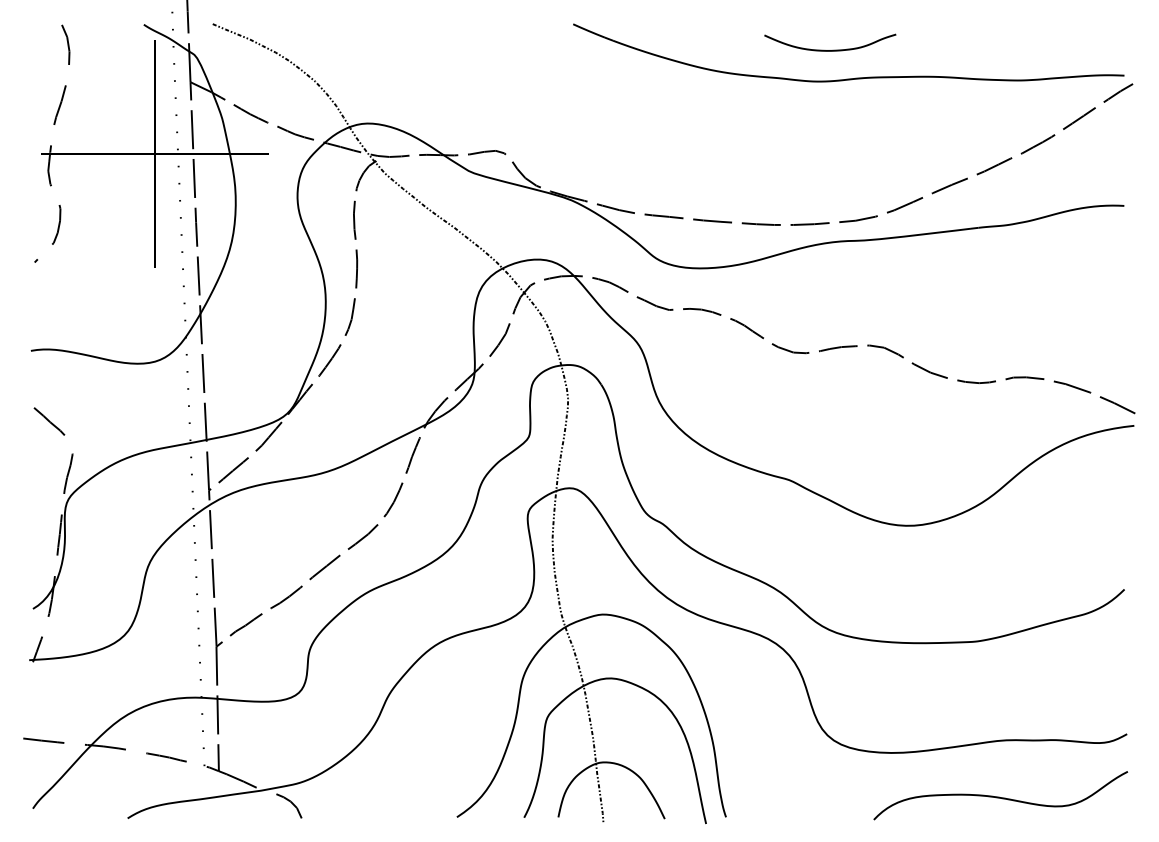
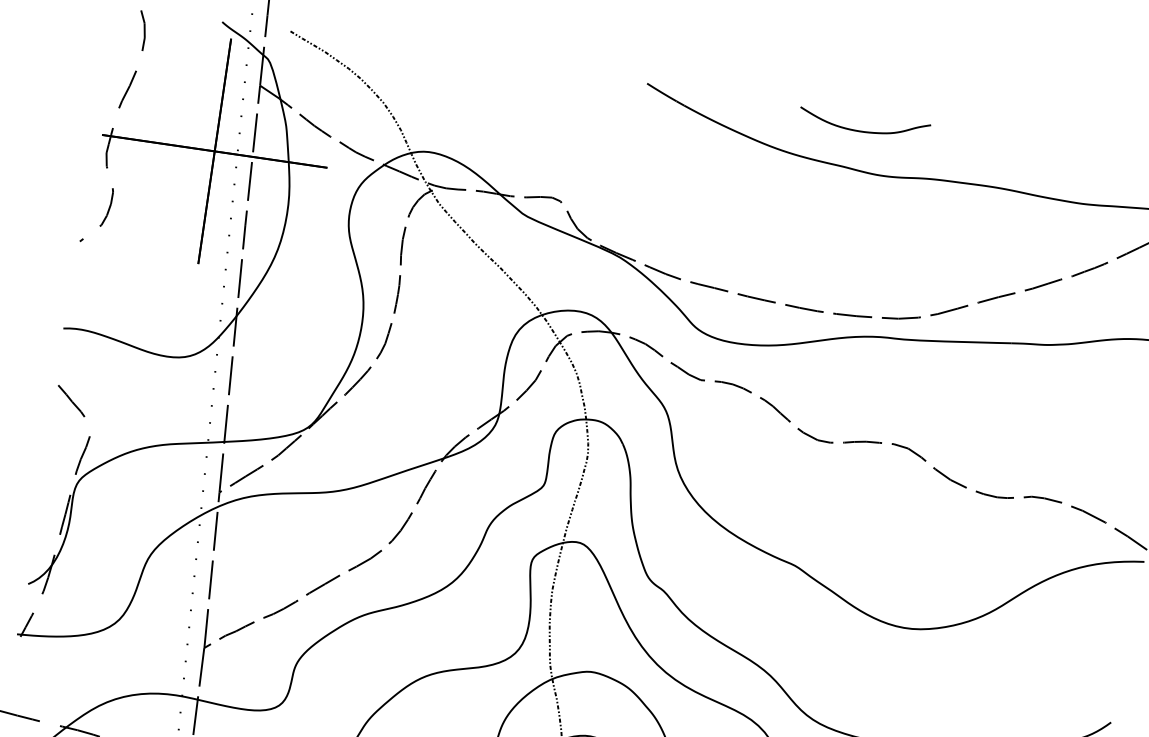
curve: (832, 49) -> (865, 130), moved

